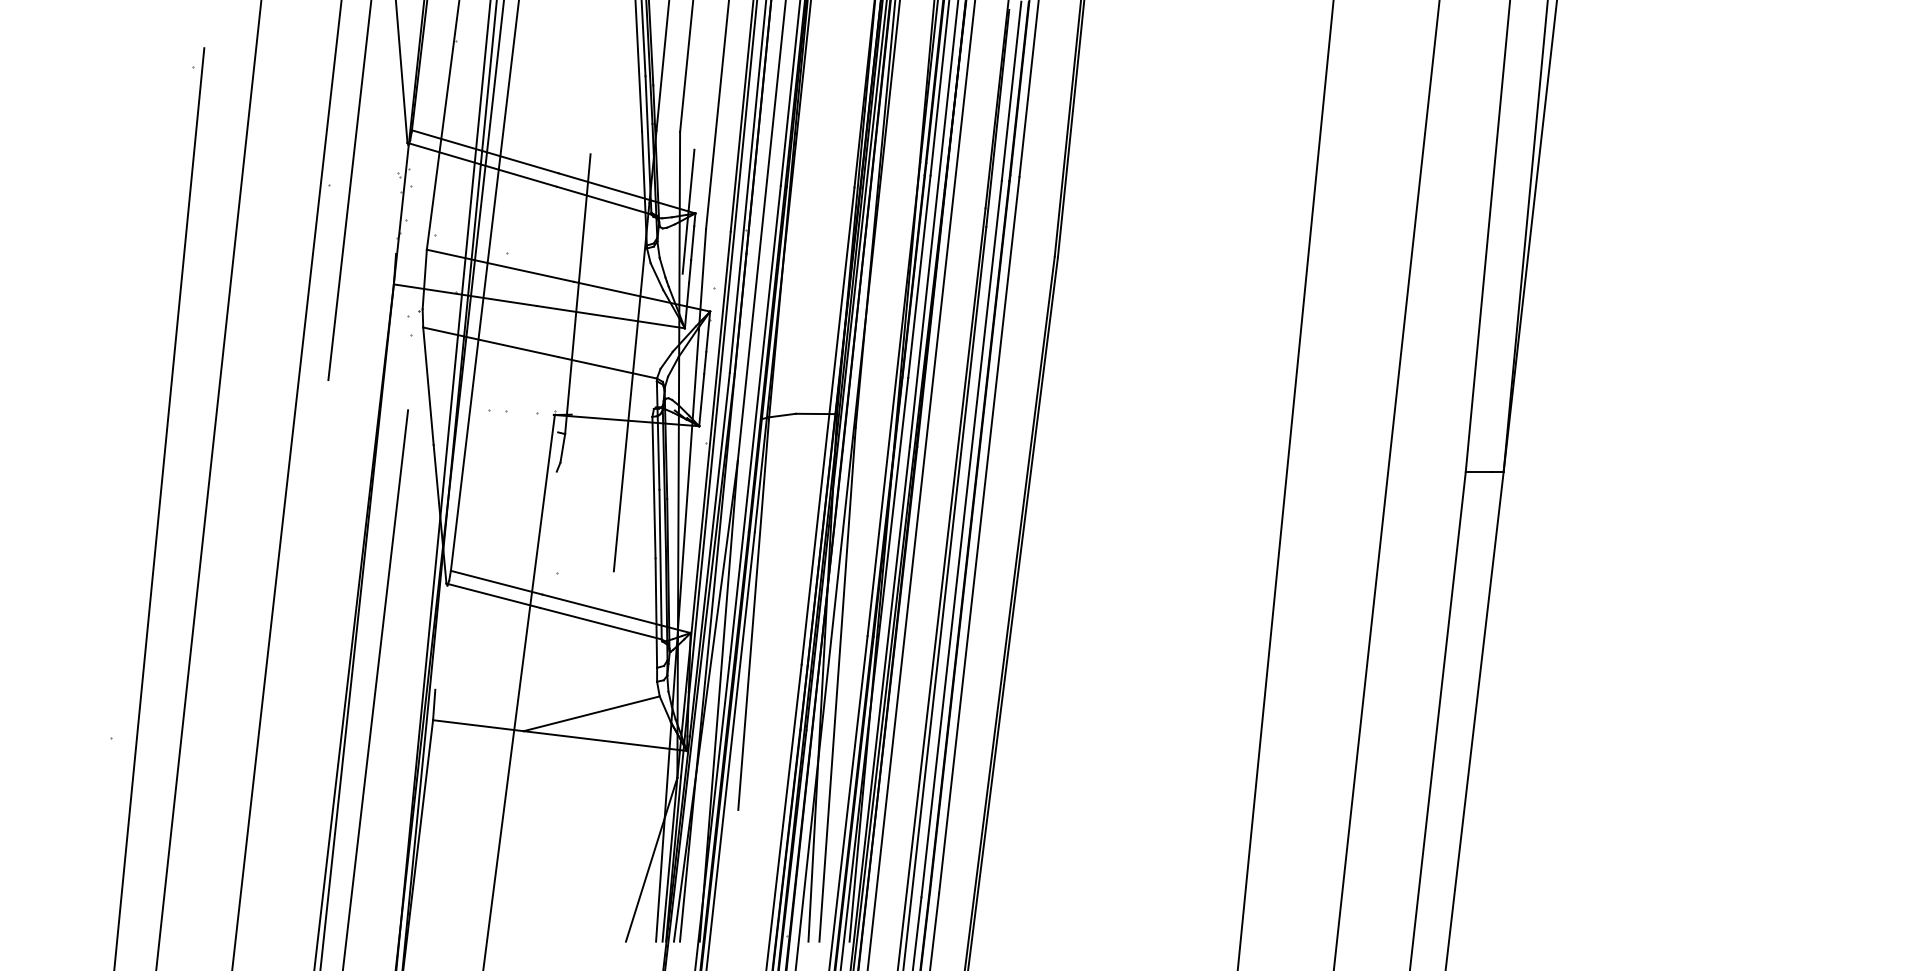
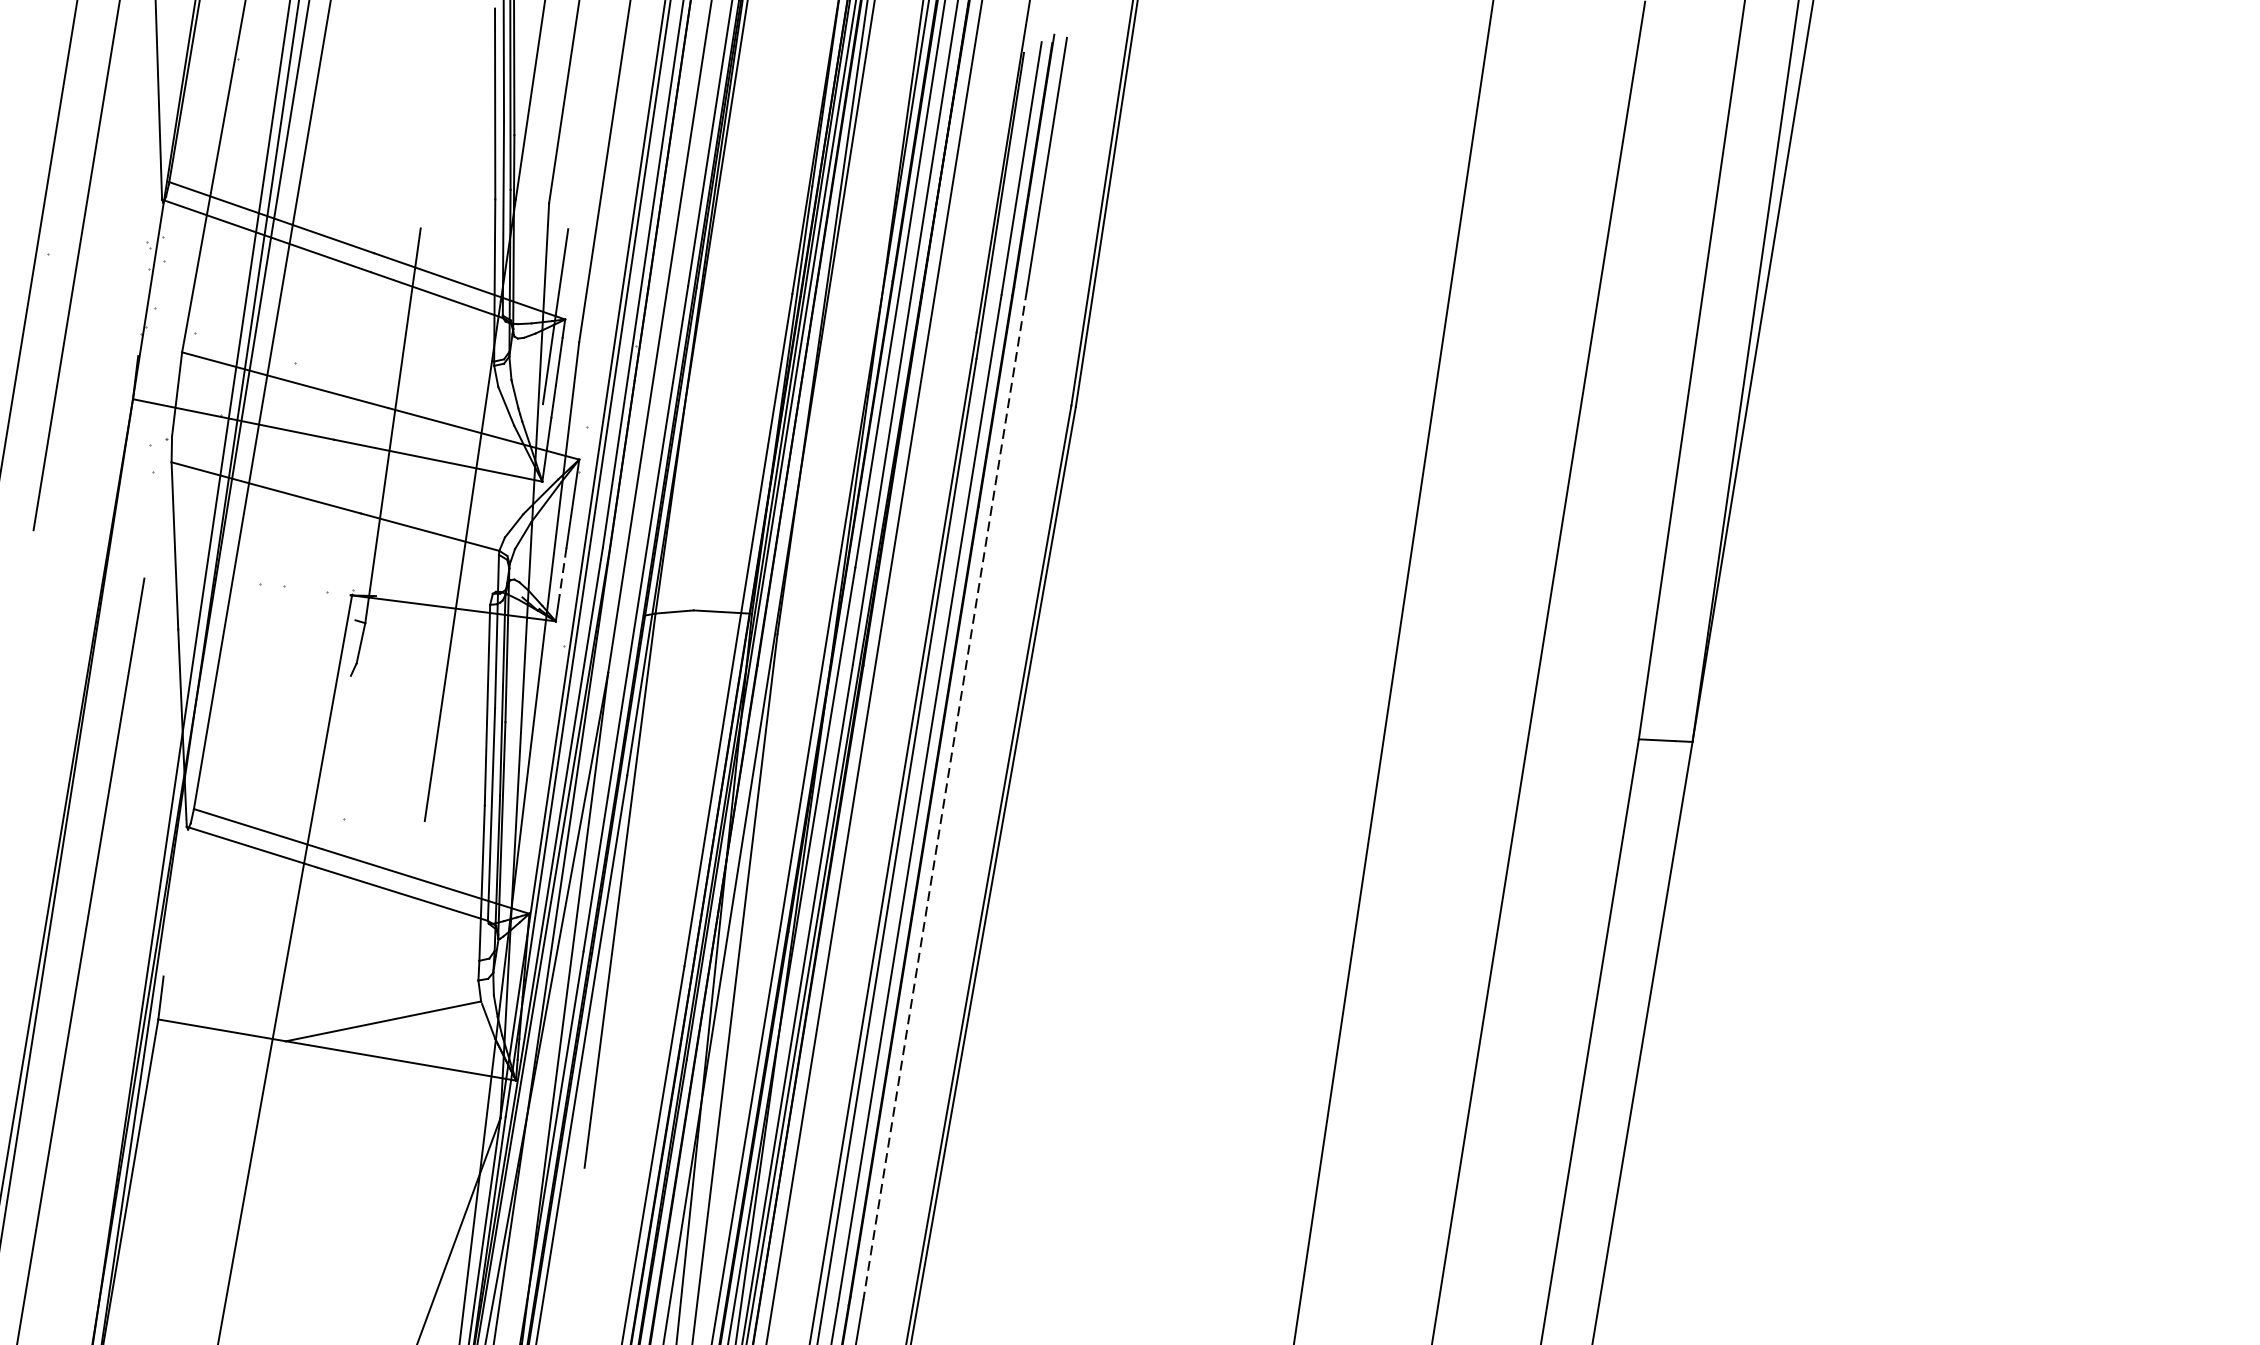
line: (702, 390) -> (562, 570), solid -> dashed
line: (979, 535) -> (945, 795), solid -> dashed

